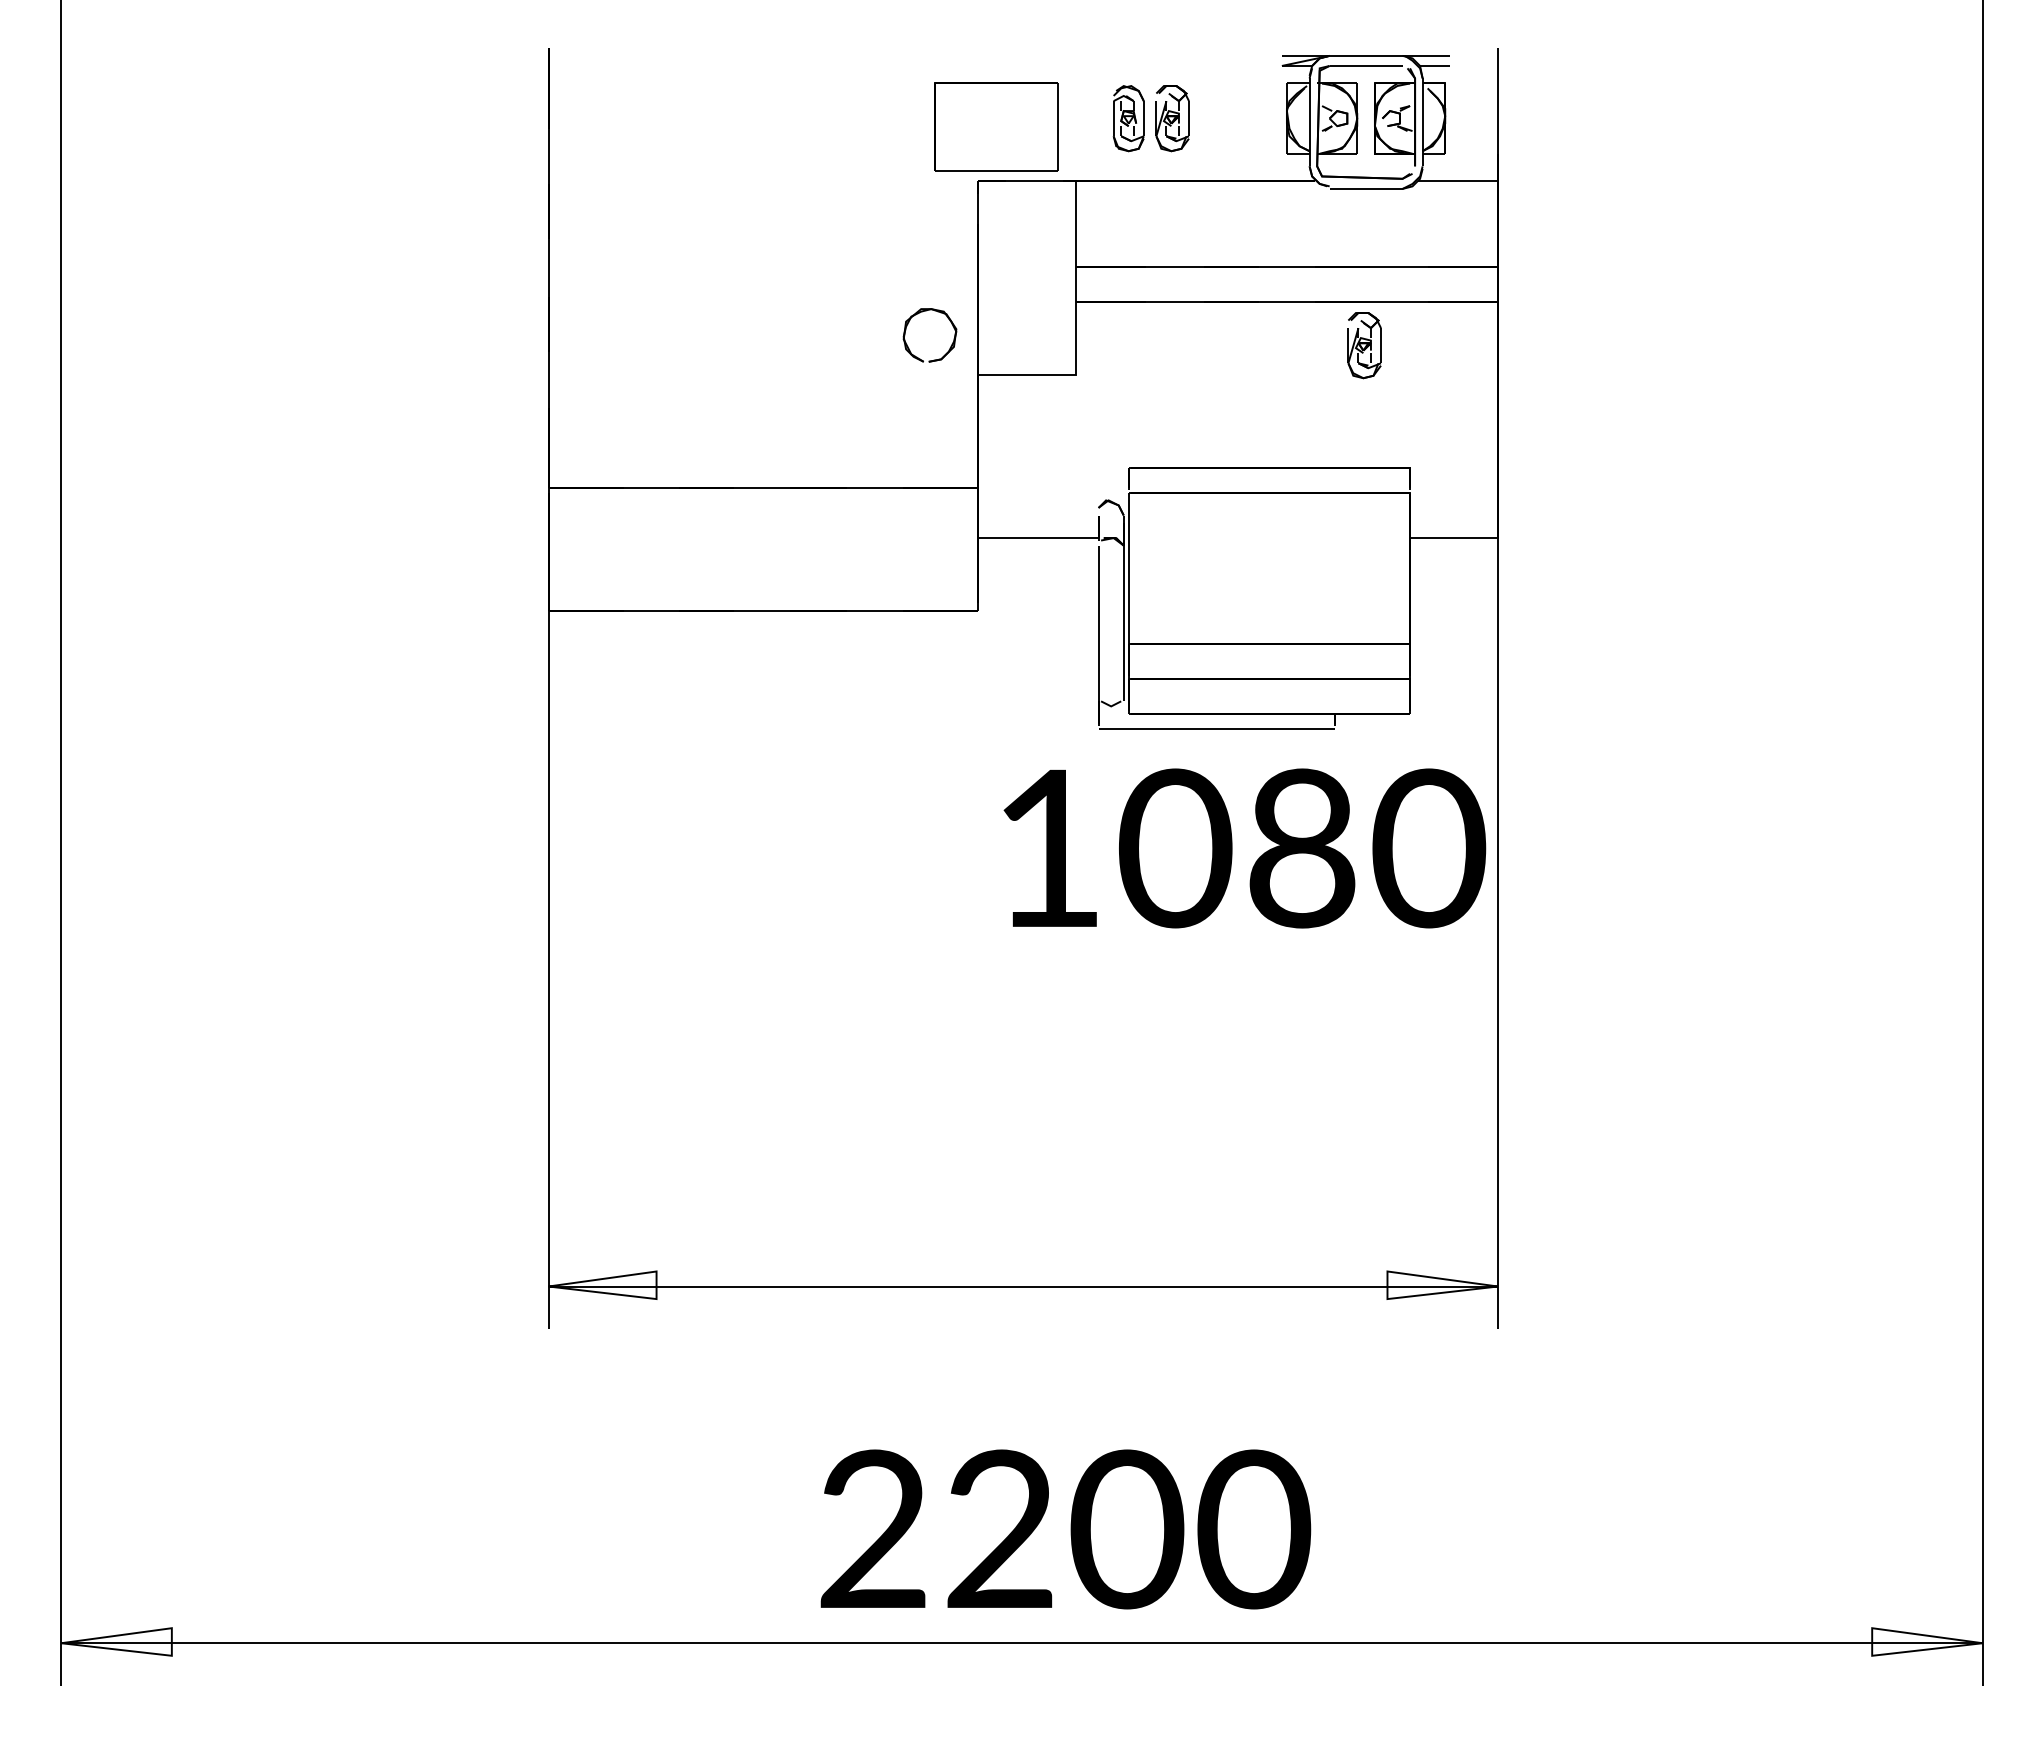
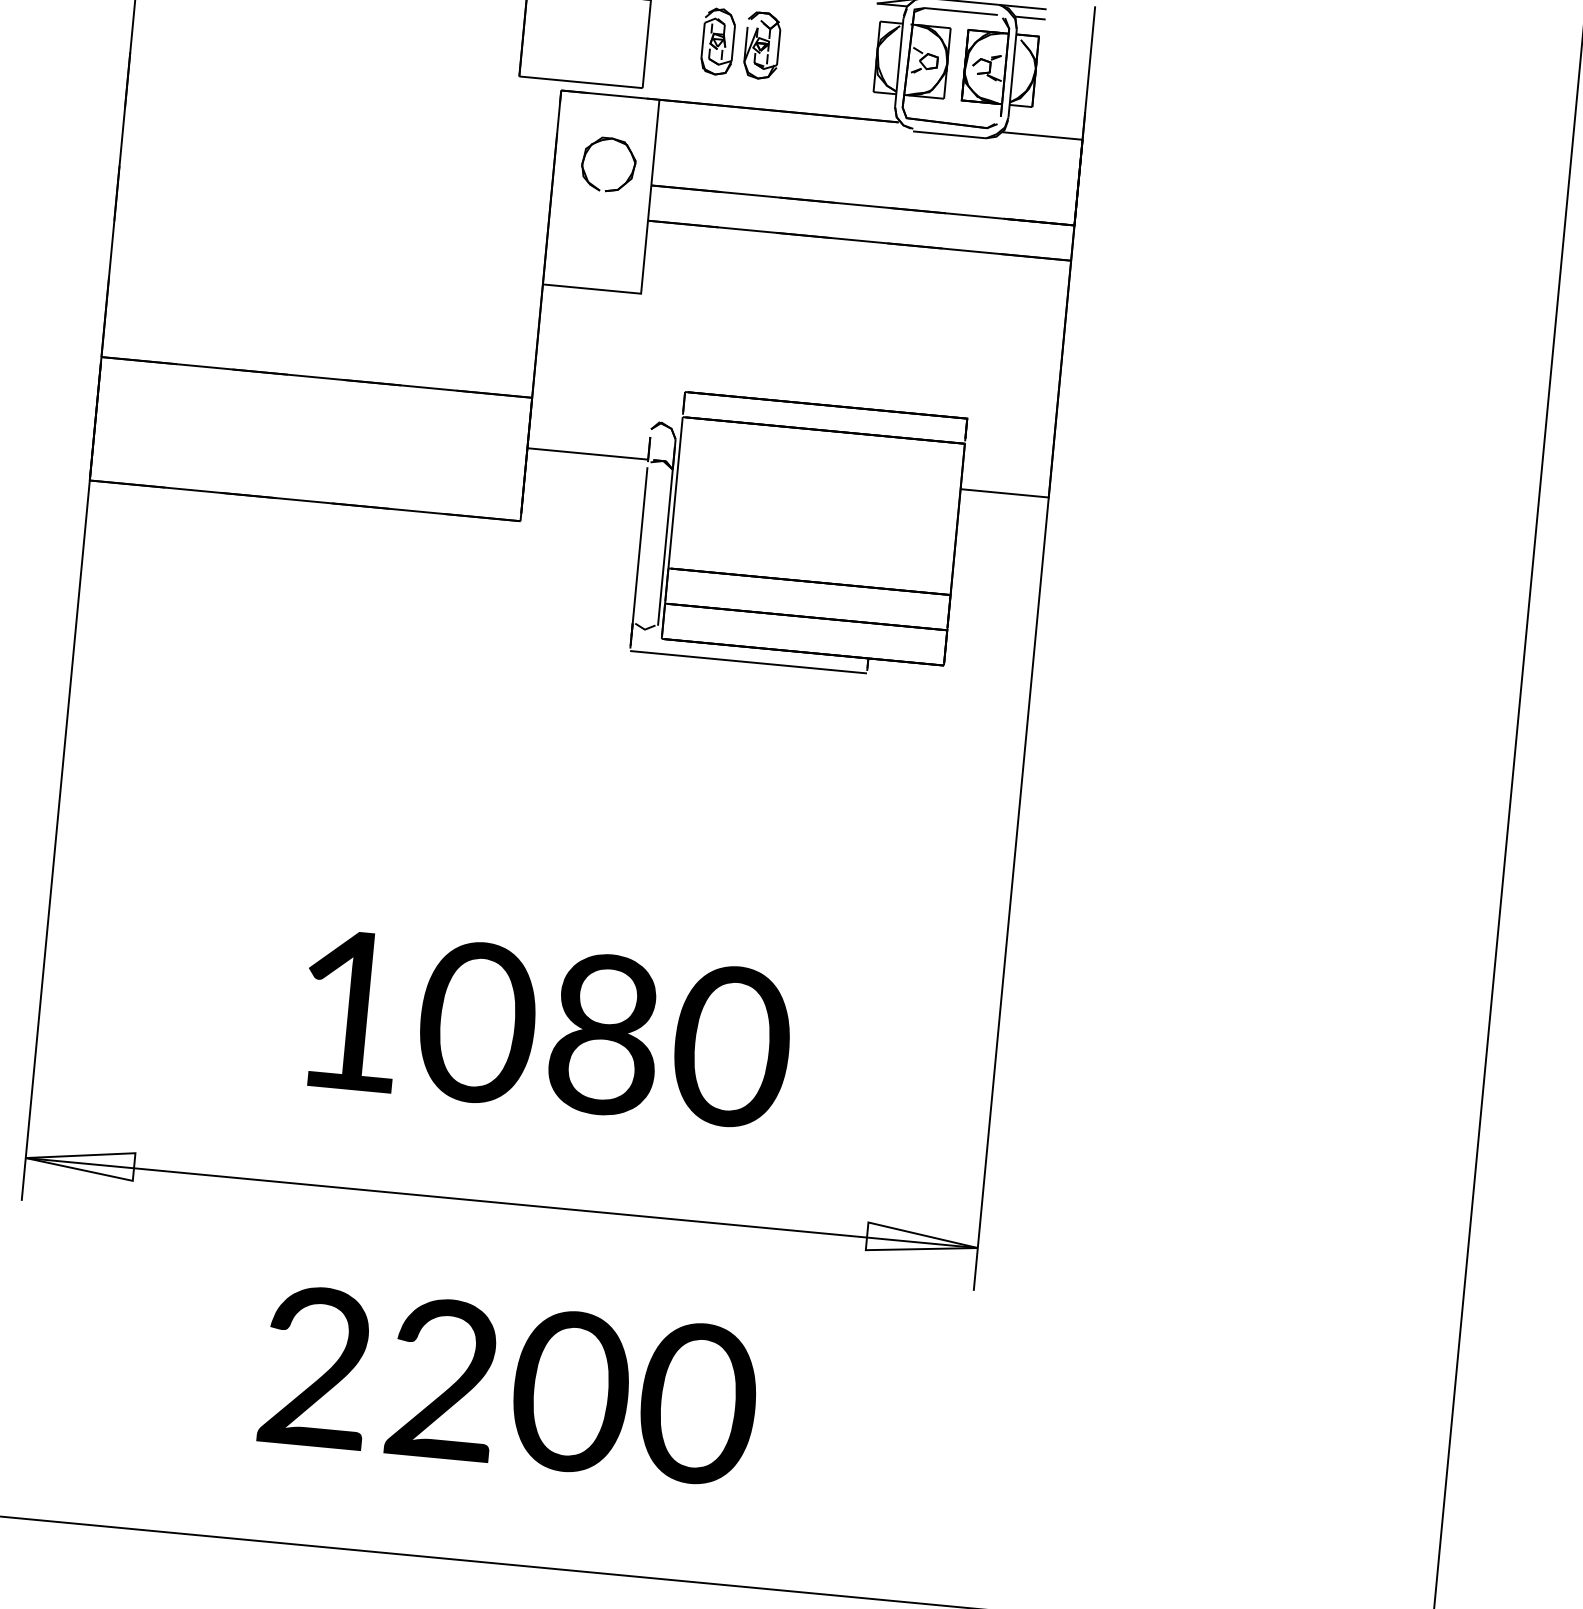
part: (906, 330) -> (585, 157), moved
part: (1364, 345) -> (933, 291), removed
text: (1244, 848) -> (546, 1029), moved
text: (1065, 1529) -> (509, 1385), moved

